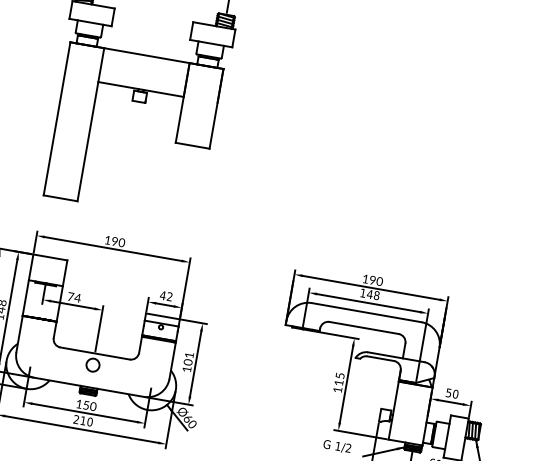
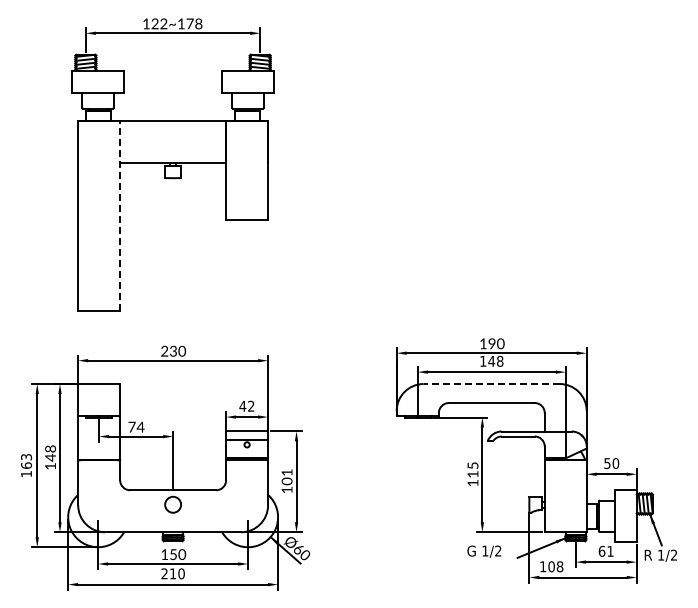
line: (91, 124) -> (120, 215), solid -> dashed
text: (110, 240) -> (168, 350), 190 -> 230
line: (366, 313) -> (491, 384), solid -> dashed

